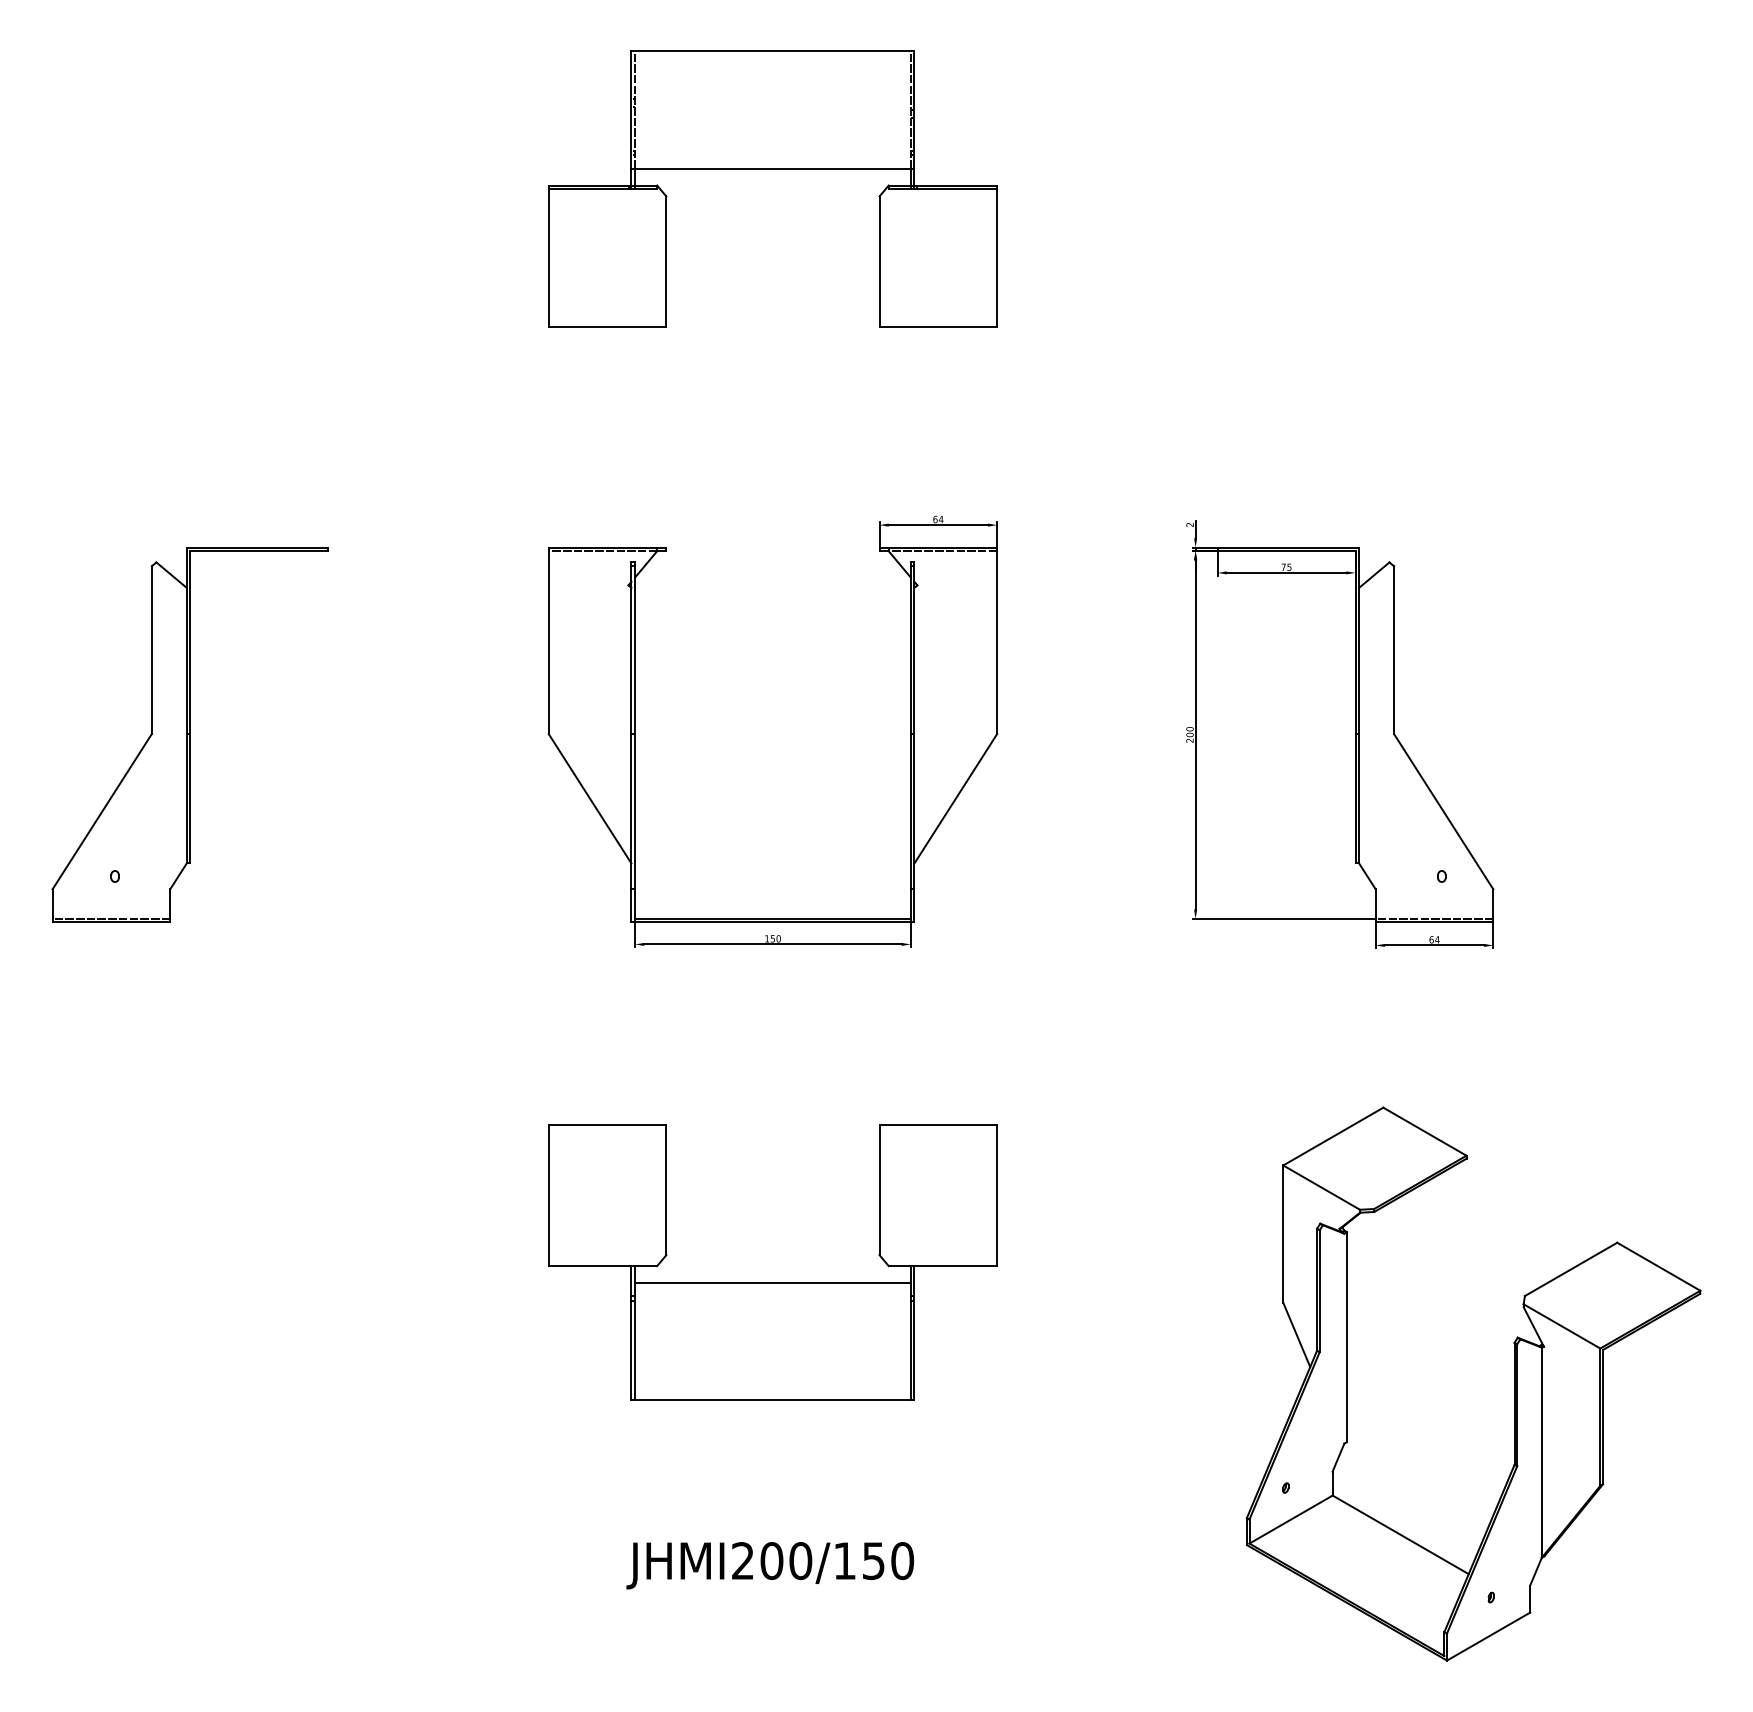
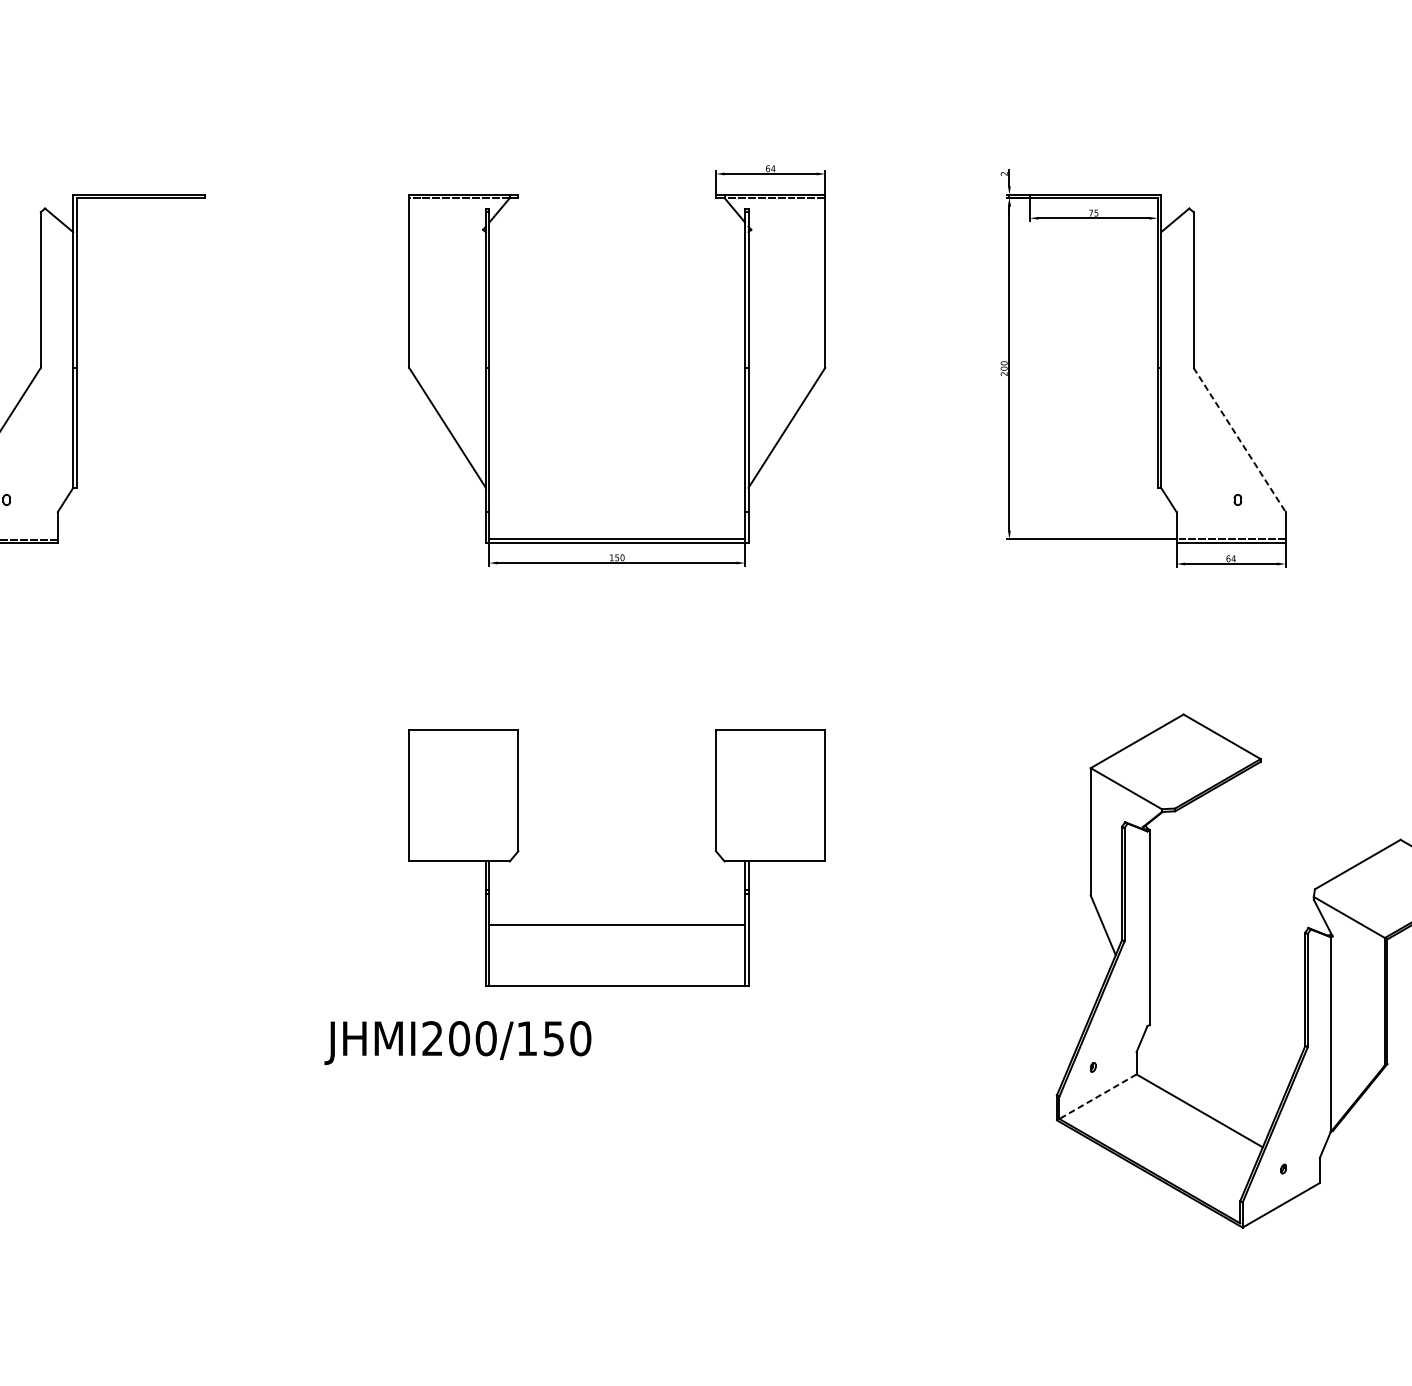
line: (1443, 812) -> (1239, 440), solid -> dashed
line: (772, 1282) -> (616, 924), moved
line: (1290, 1519) -> (1097, 1096), solid -> dashed
text: (770, 1565) -> (458, 1042), moved

